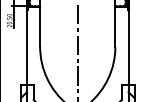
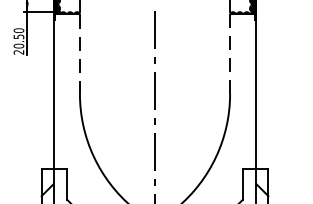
line: (40, 27) -> (80, 55), solid -> dashed
line: (115, 27) -> (230, 55), solid -> dashed

